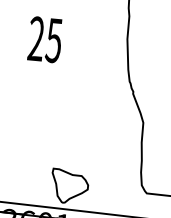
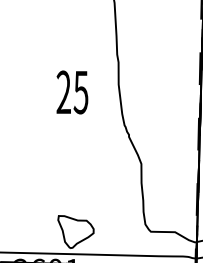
text: (45, 39) -> (72, 92), moved

